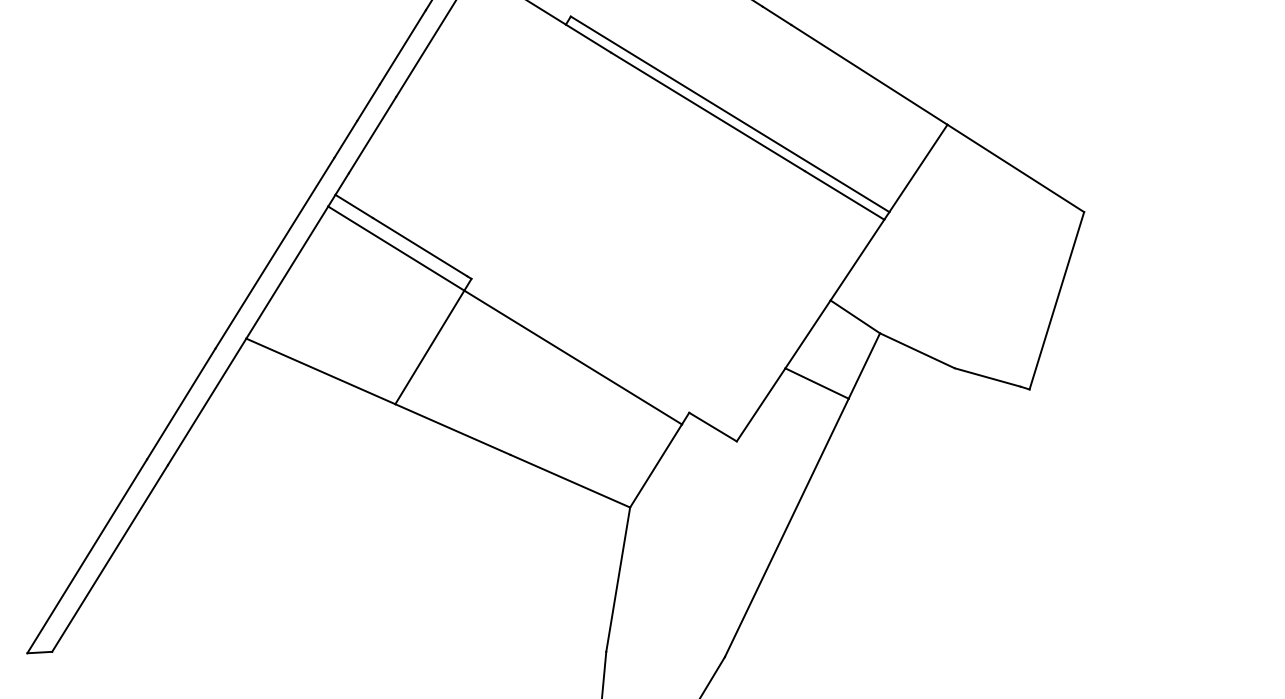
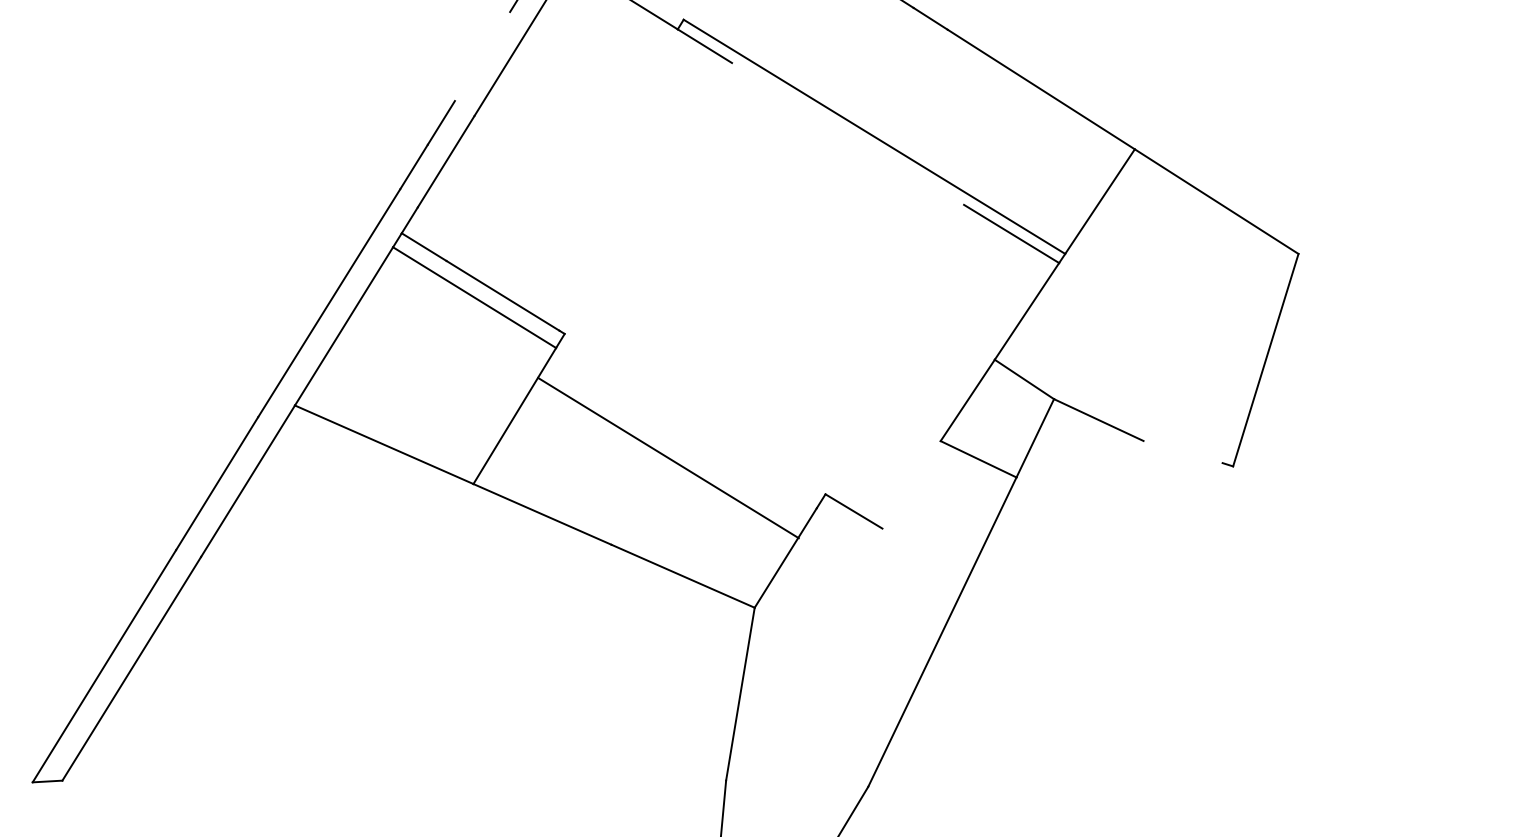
line: (402, 47) -> (482, 56), removed
line: (707, 111) -> (847, 133), removed
line: (572, 357) -> (667, 458), moved
line: (987, 377) -> (1182, 452), removed
line: (760, 404) -> (910, 484), removed

